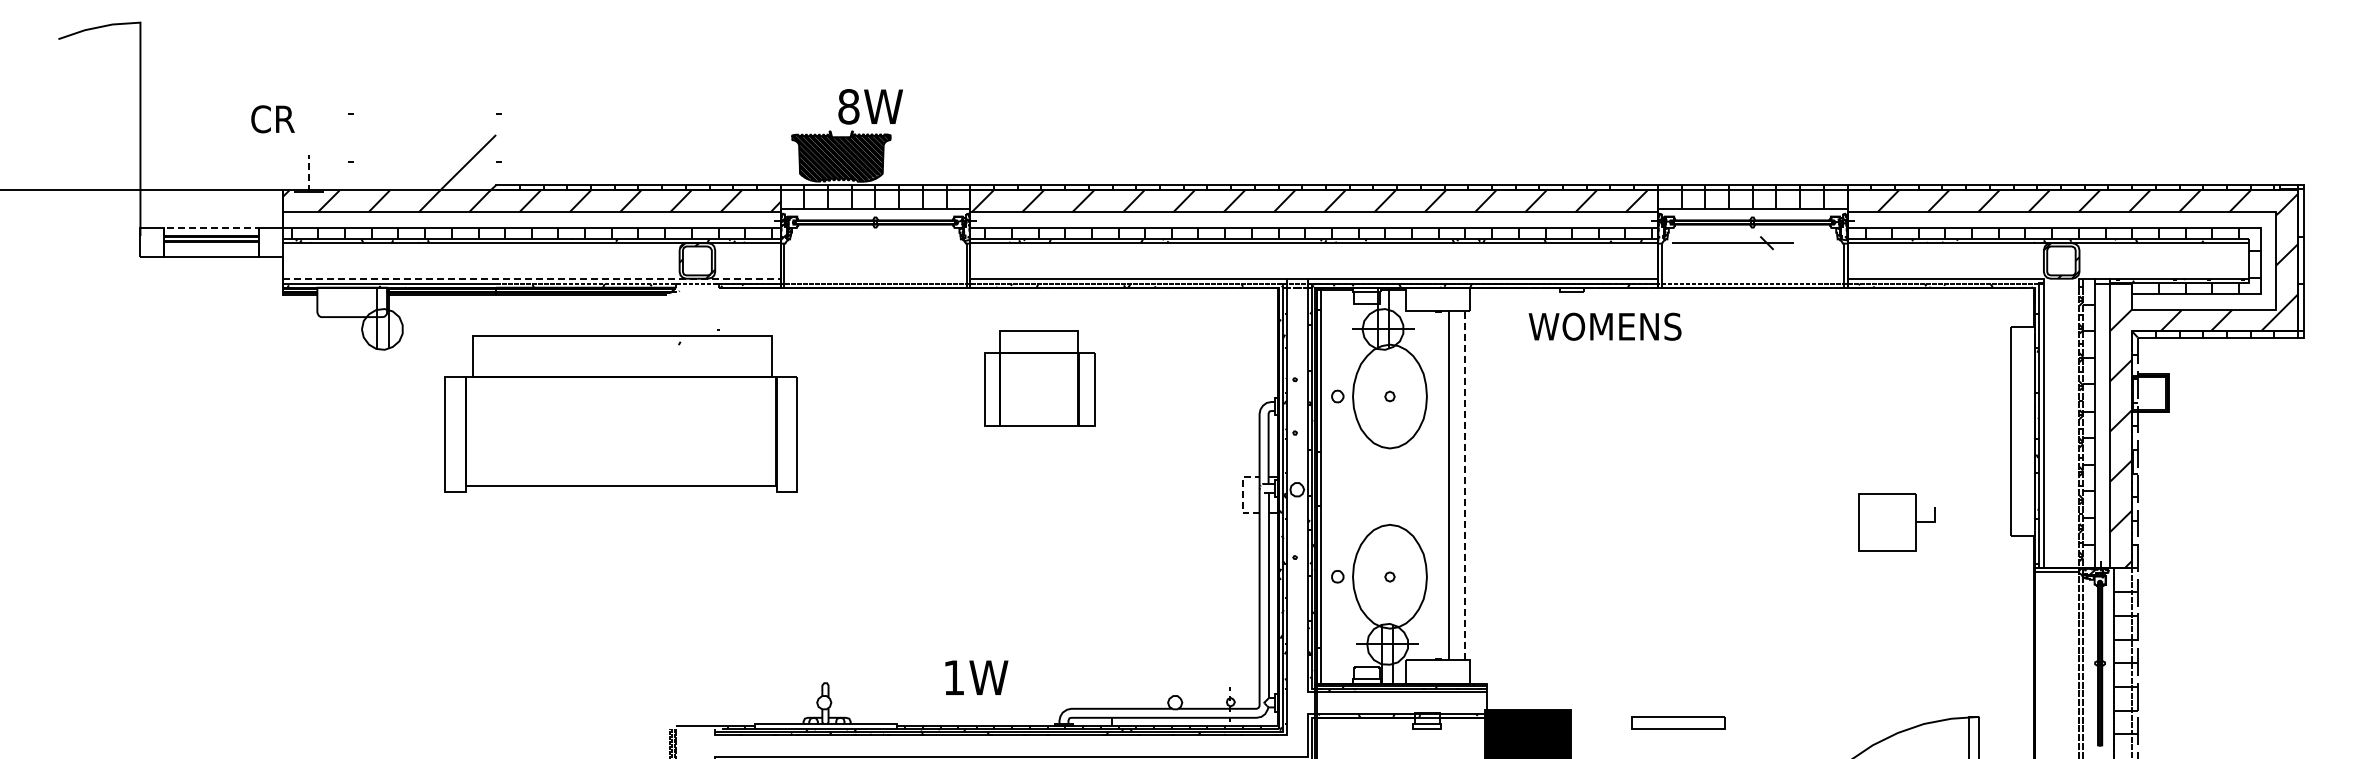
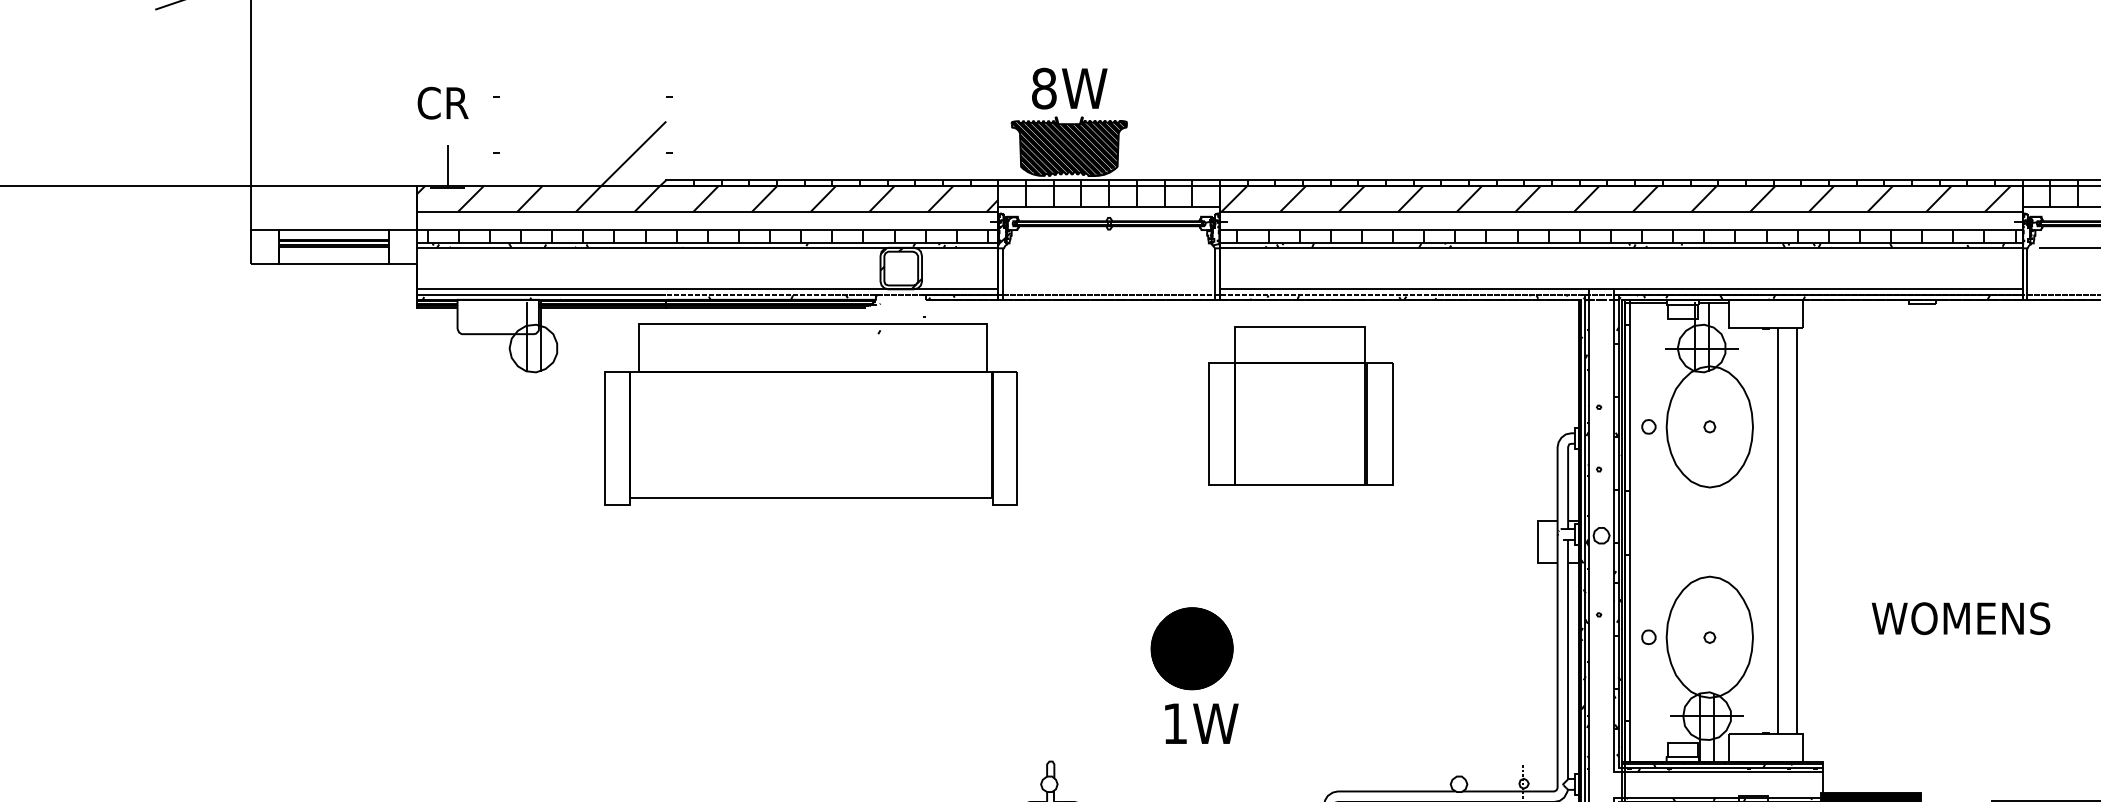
text: (870, 106) -> (1069, 88), moved
text: (272, 119) -> (442, 103), moved
line: (309, 173) -> (448, 166), dashed -> solid
line: (212, 227) -> (335, 229), dashed -> solid
line: (531, 278) -> (707, 289), dashed -> solid
text: (1604, 326) -> (1960, 618), moved
part: (1039, 378) -> (1300, 405), size x1.43
part: (620, 410) -> (810, 410), moved
line: (1464, 485) -> (1796, 530), dashed -> solid
line: (1242, 494) -> (1537, 541), dashed -> solid
part: (946, 586) -> (1192, 648), added
text: (976, 677) -> (1201, 723), moved

